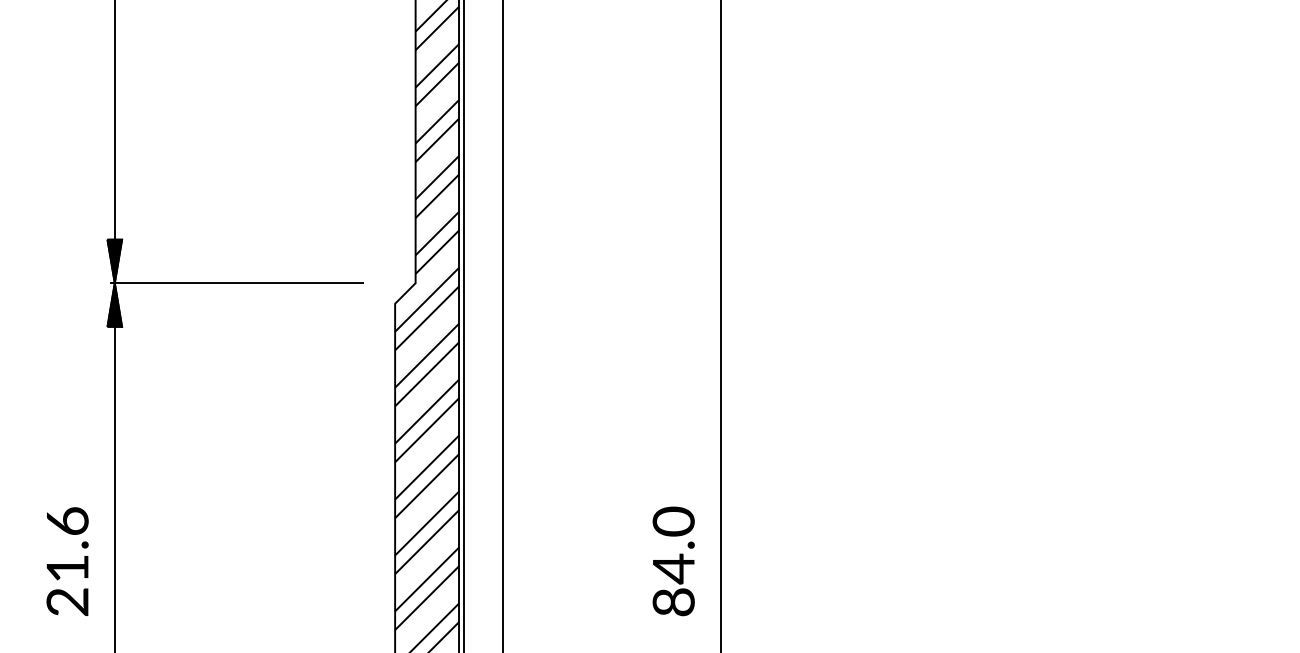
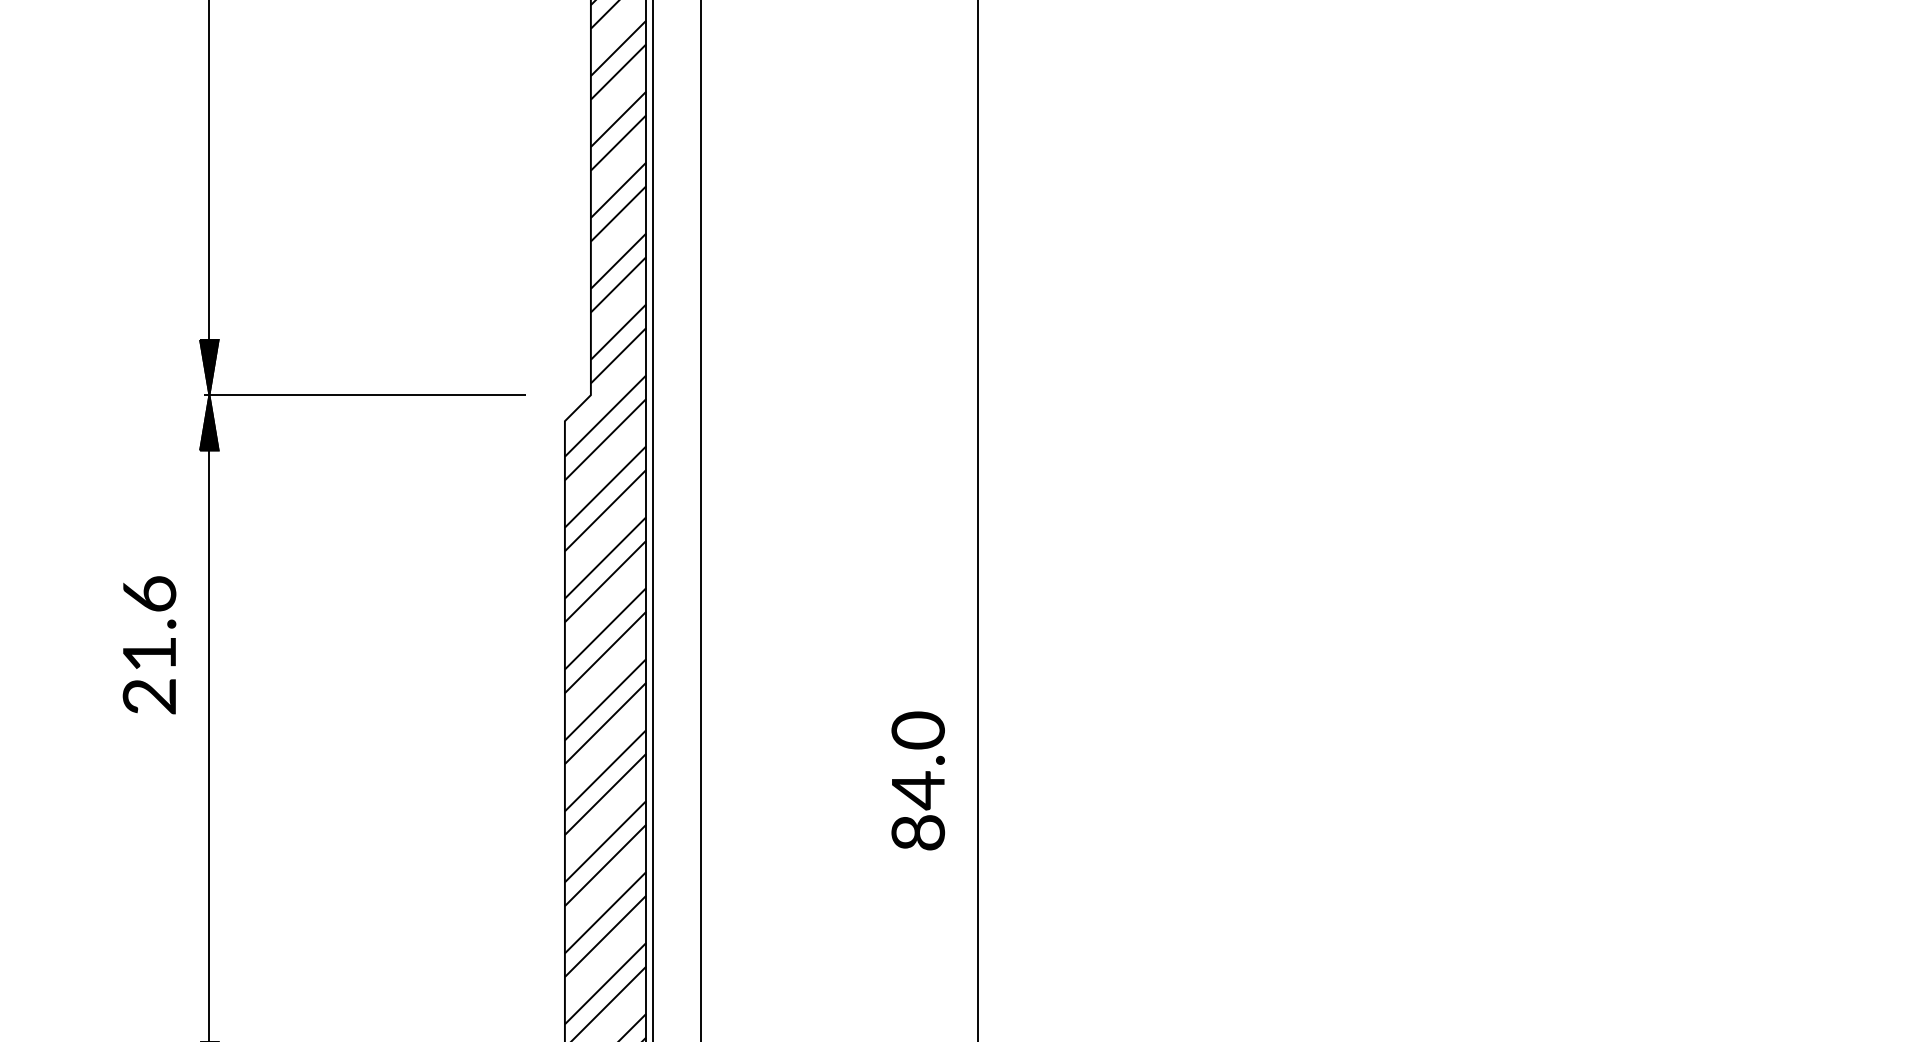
text: (67, 561) -> (149, 645), moved
text: (673, 561) -> (917, 780), moved

